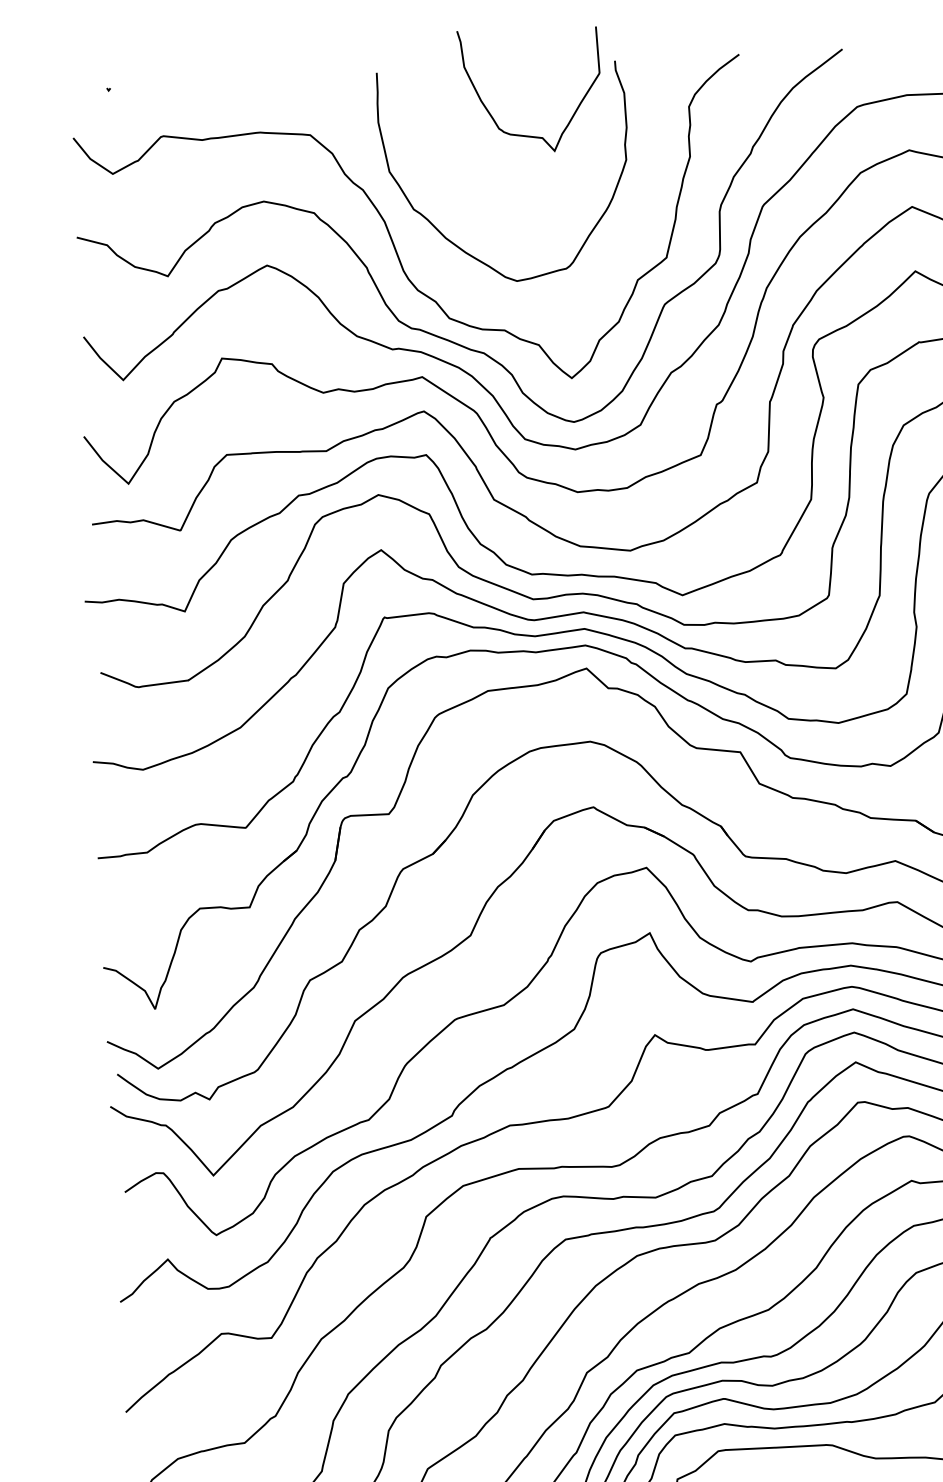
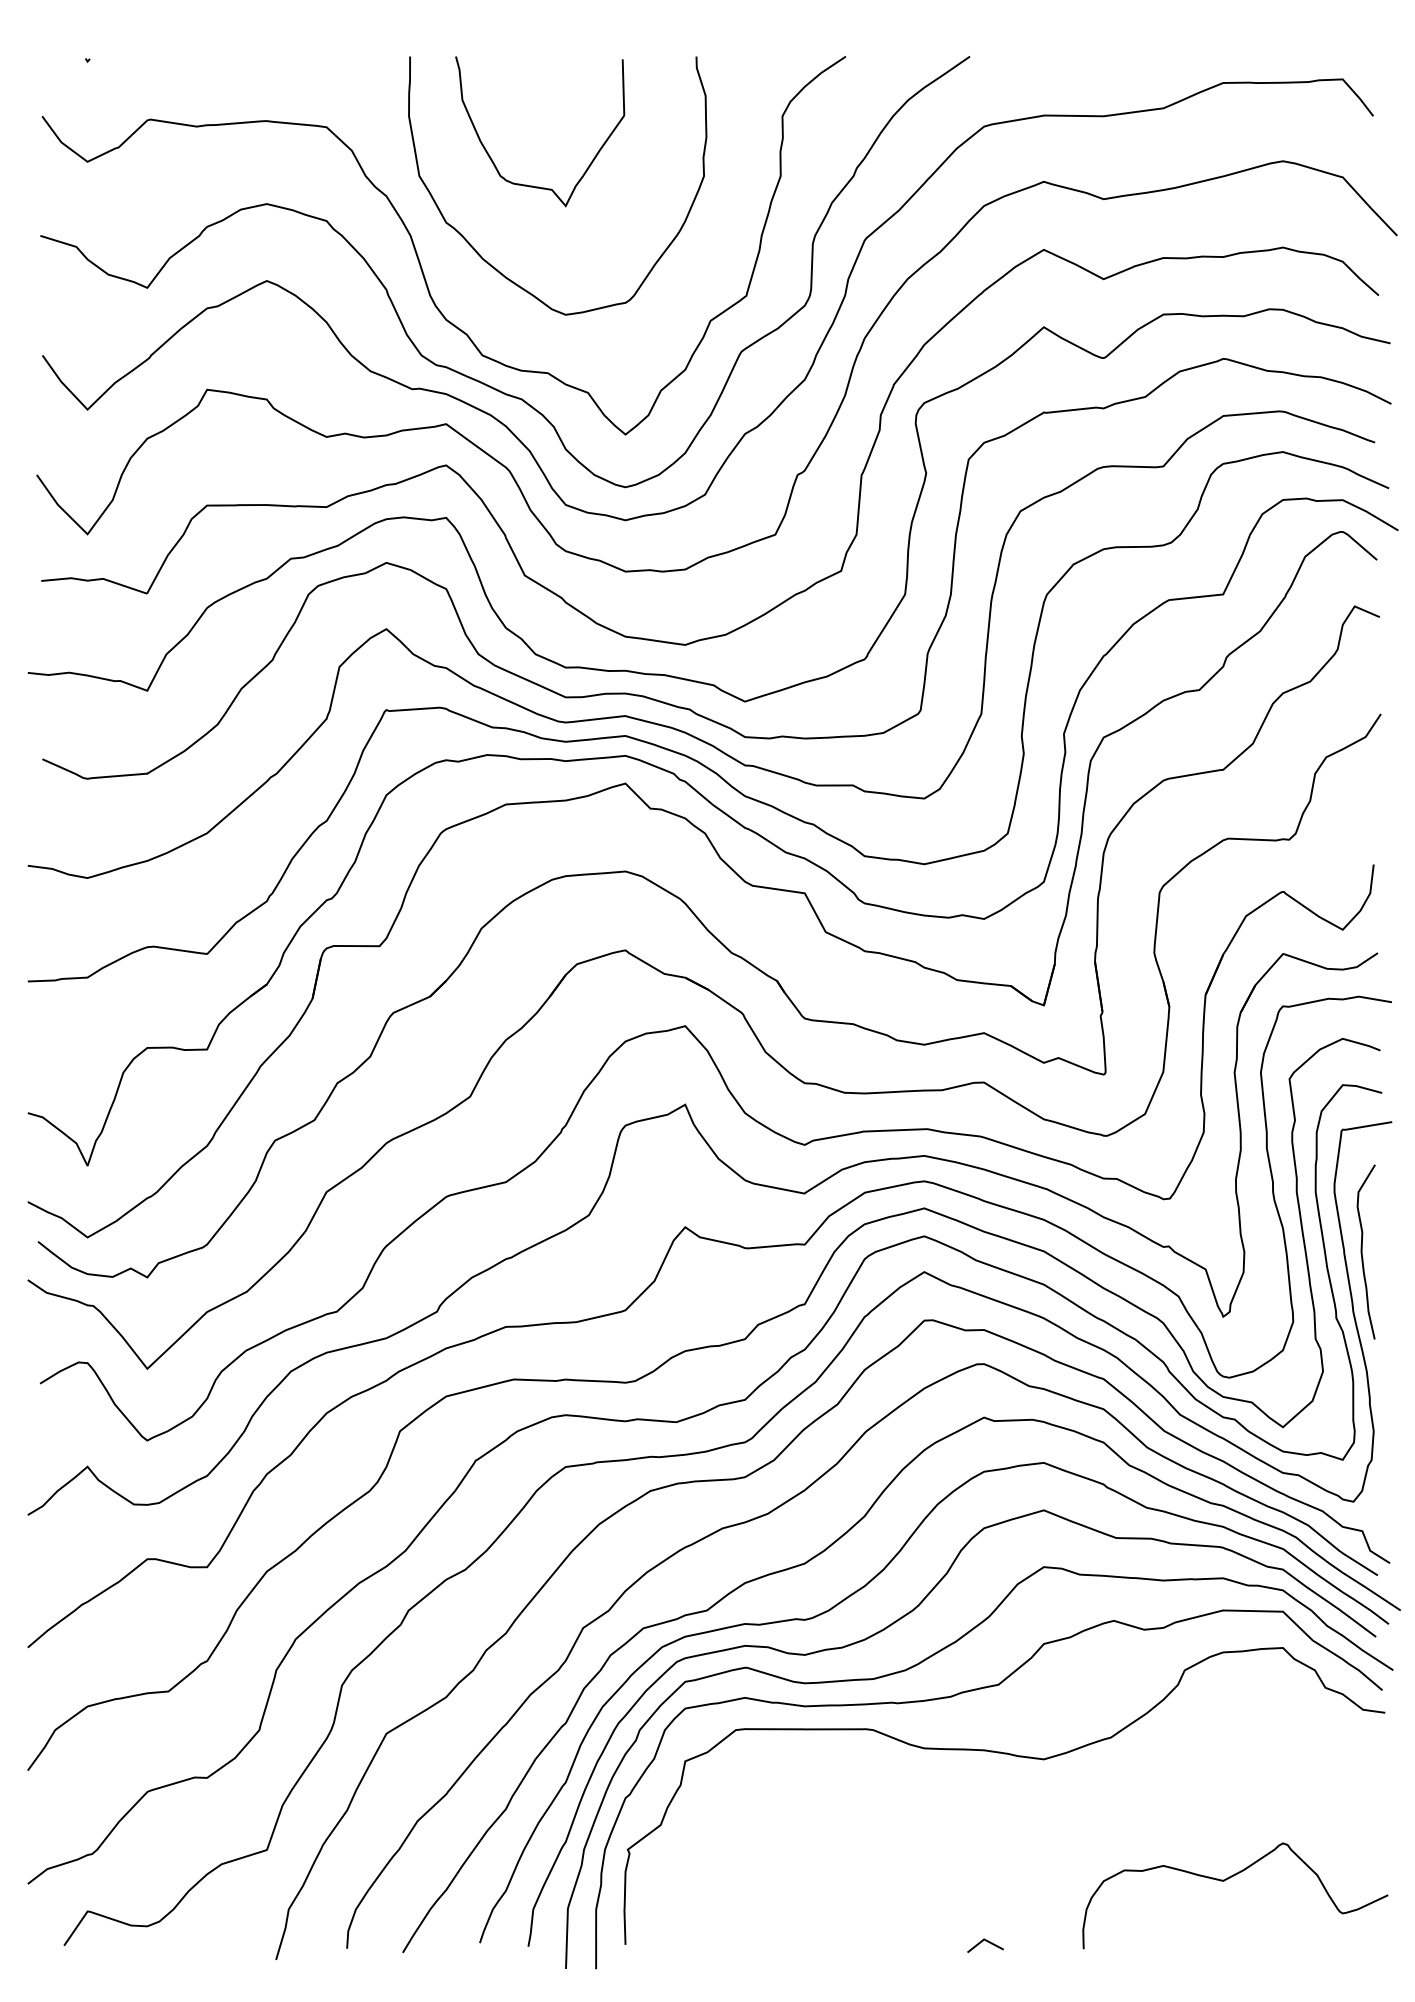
curve: (526, 135) -> (532, 185), moved

